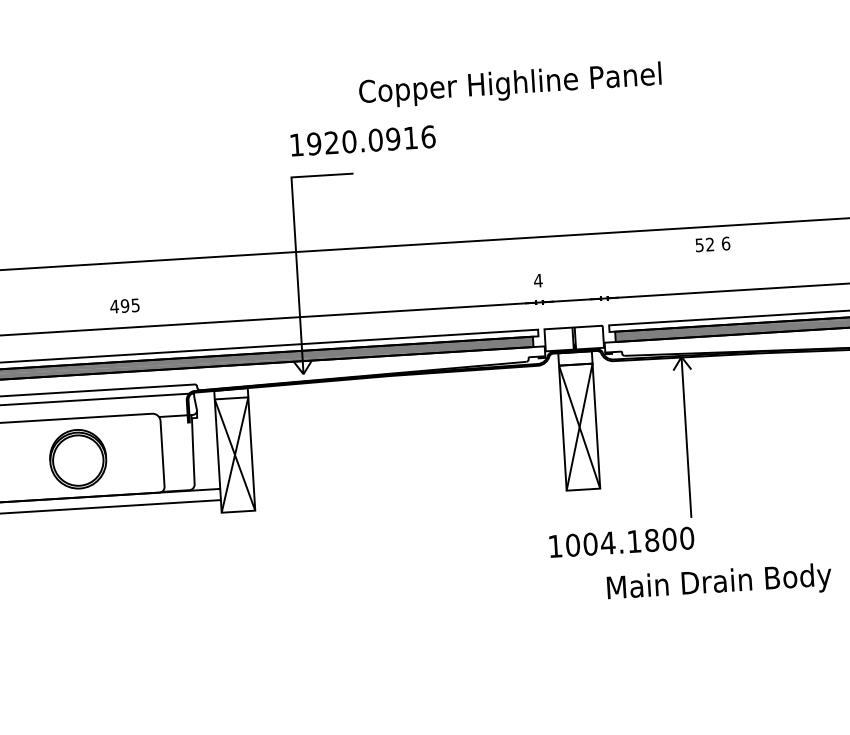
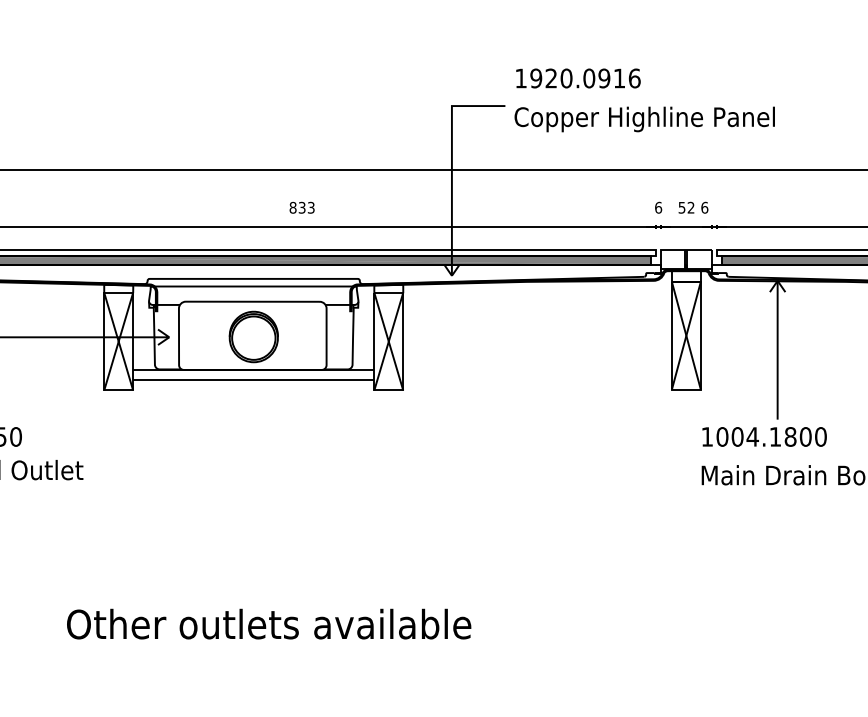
text: (509, 85) -> (644, 119), moved
text: (363, 140) -> (578, 78), moved
text: (712, 244) -> (693, 207), moved
text: (538, 280) -> (658, 207), 4 -> 6
text: (124, 305) -> (301, 207), 495 -> 833
text: (621, 541) -> (764, 436), moved

